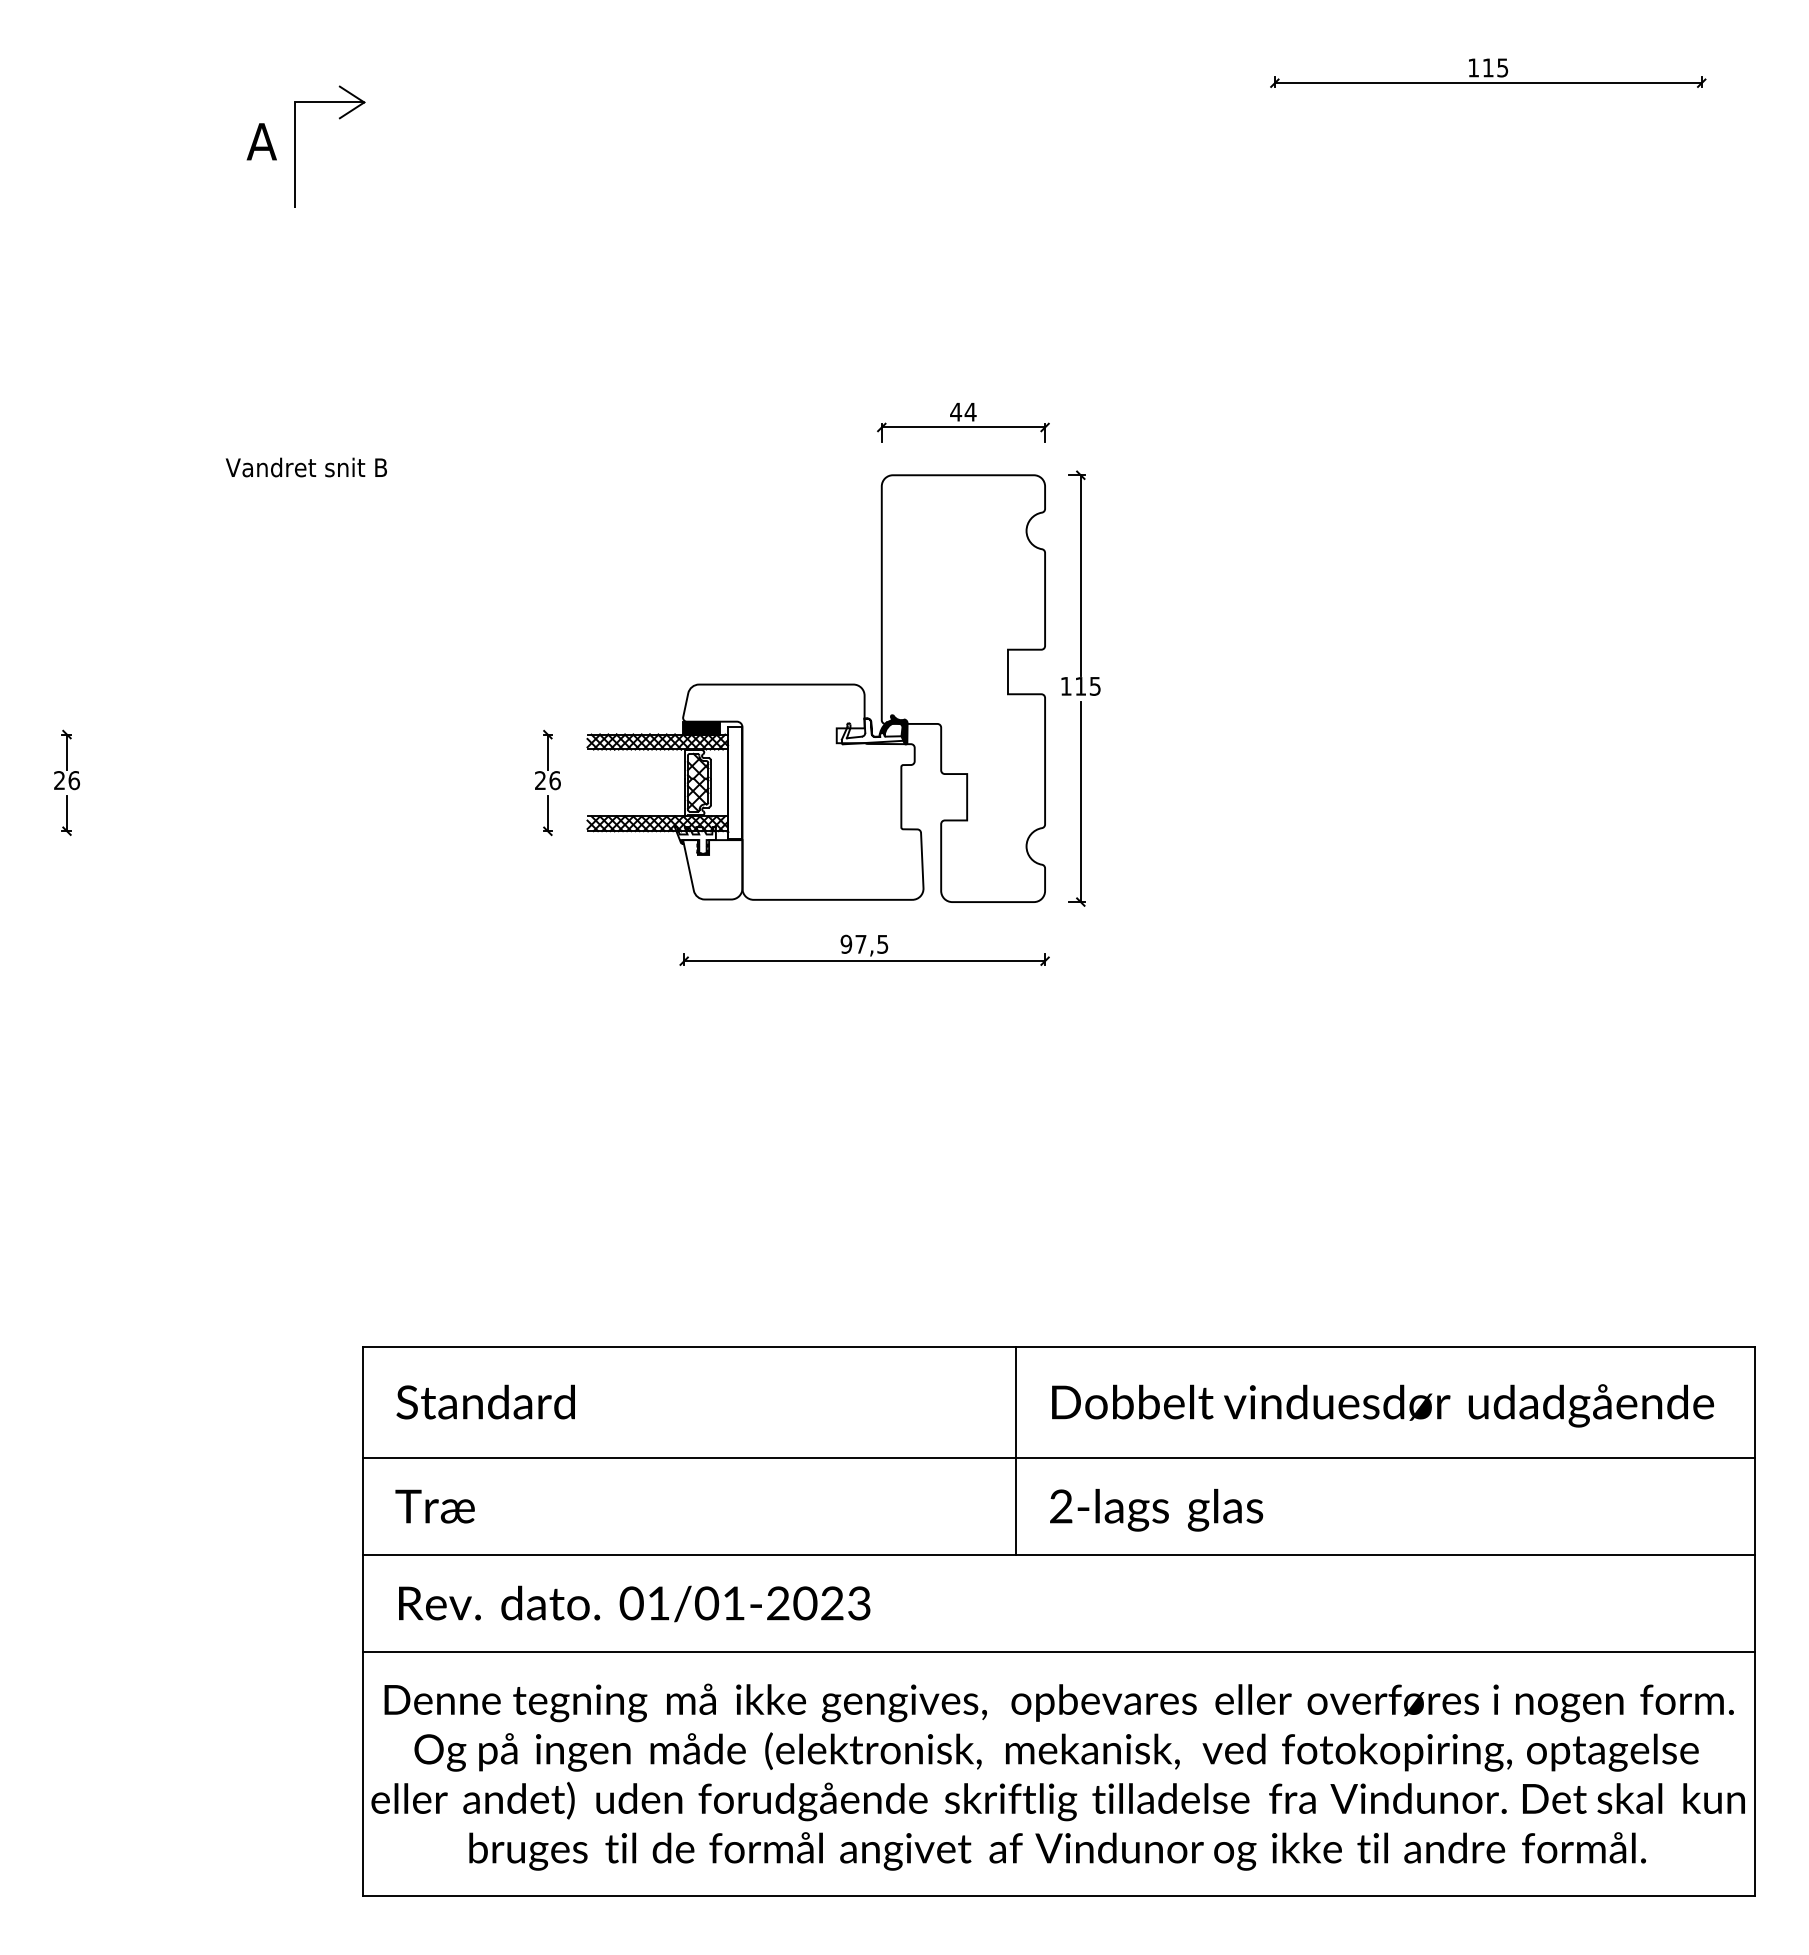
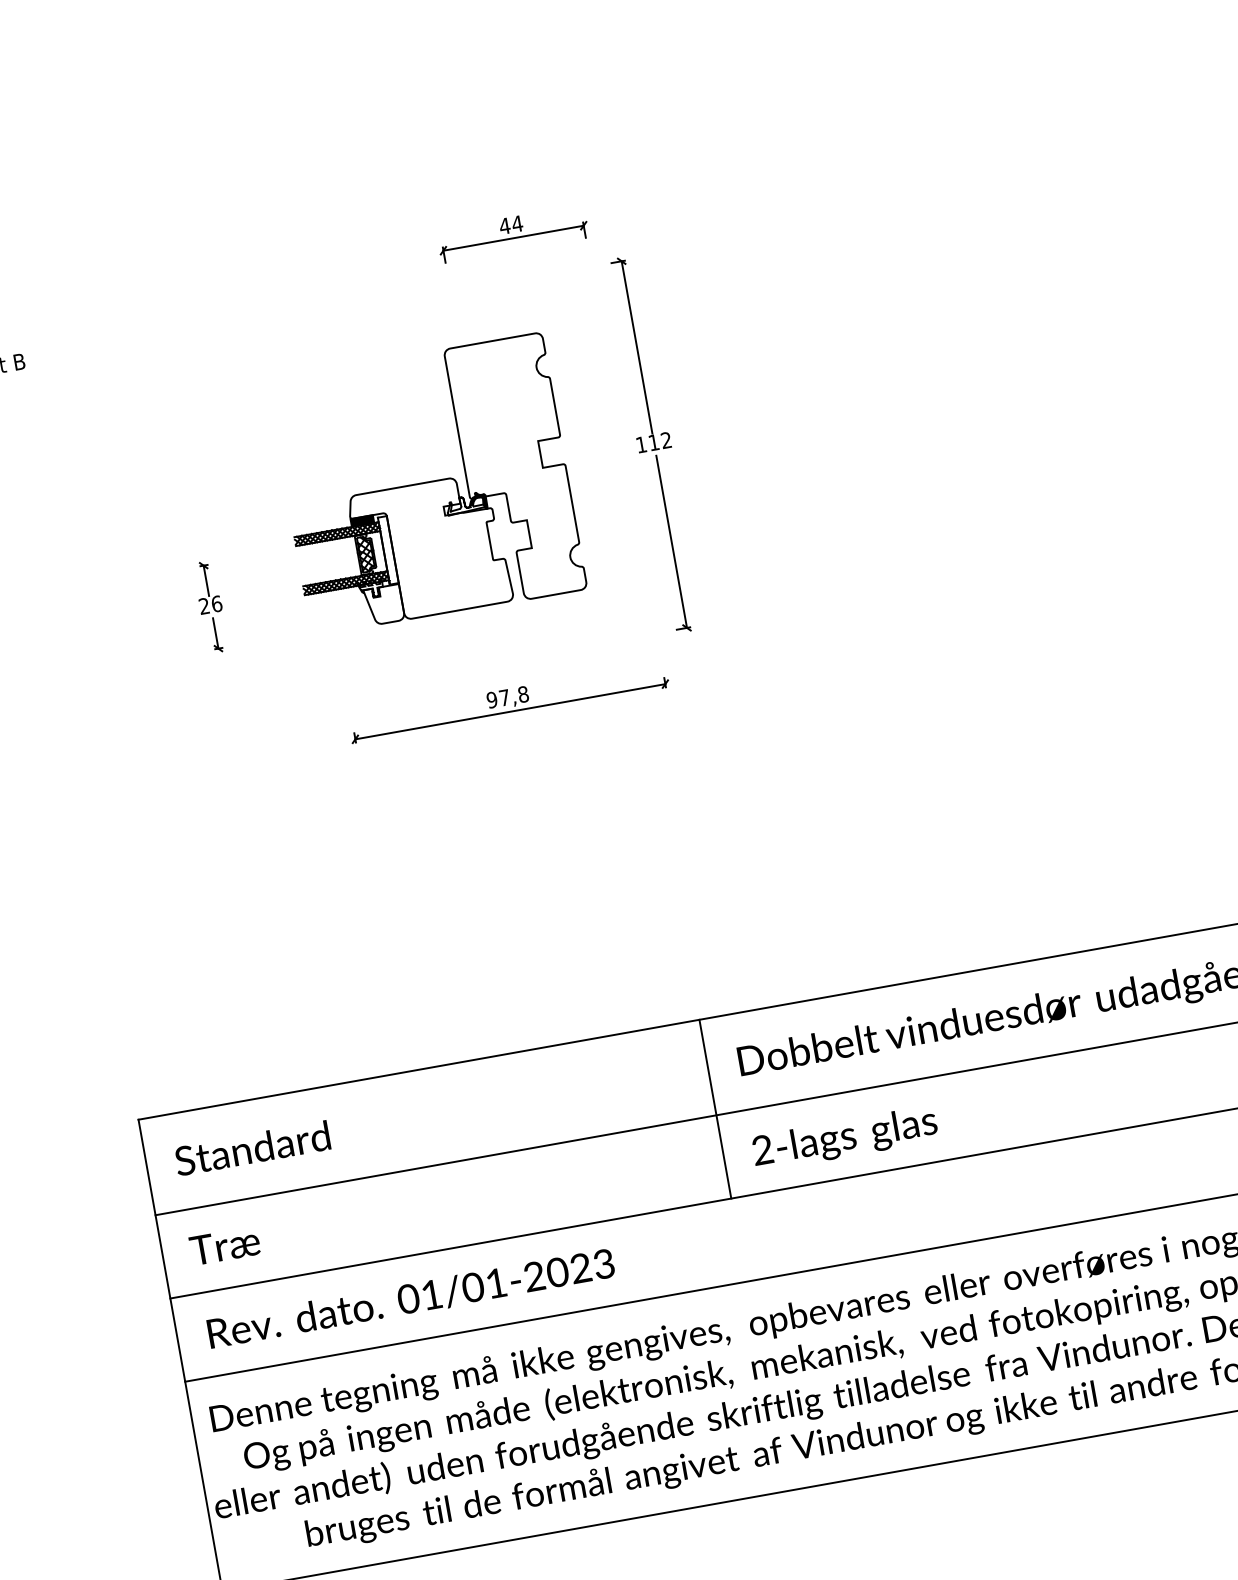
text: (1094, 685) -> (665, 439), 115 -> 112
part: (815, 688) -> (426, 485), size x0.7
text: (882, 943) -> (523, 693), 97,5 -> 97,8

